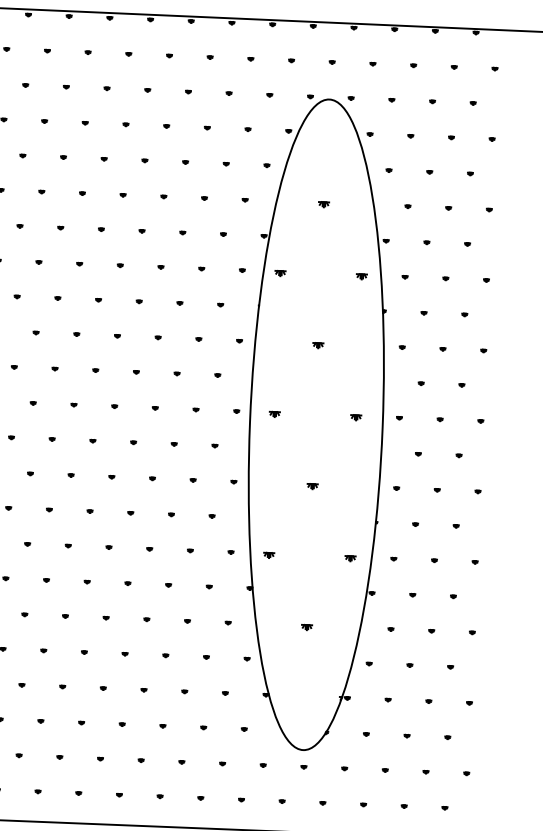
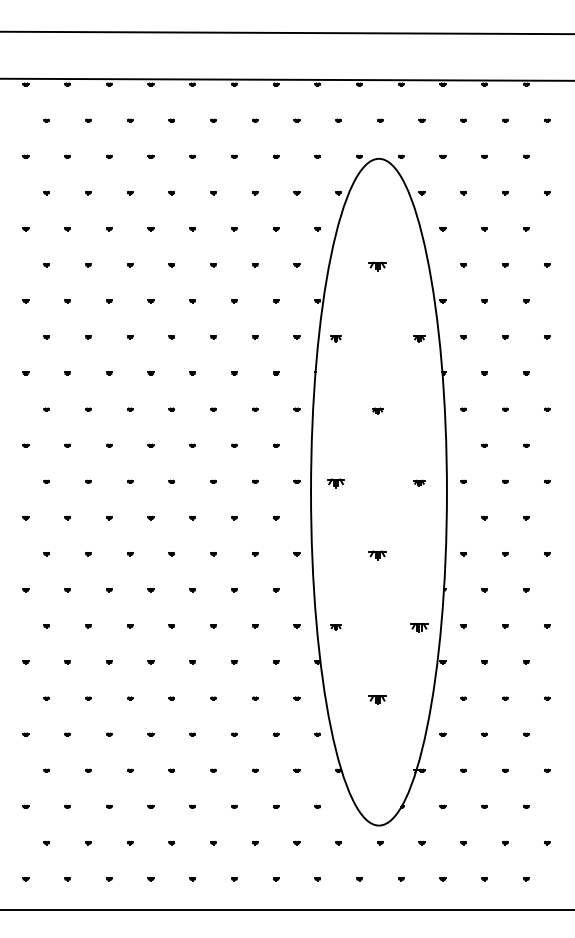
part: (323, 204) -> (377, 266), size x1.6
part: (274, 413) -> (335, 482), size x1.6
part: (312, 486) -> (377, 555), size x1.6
part: (350, 558) -> (419, 627), size x1.6
part: (306, 627) -> (377, 699), size x1.6

